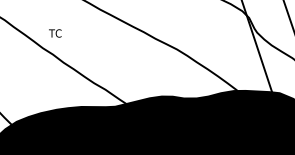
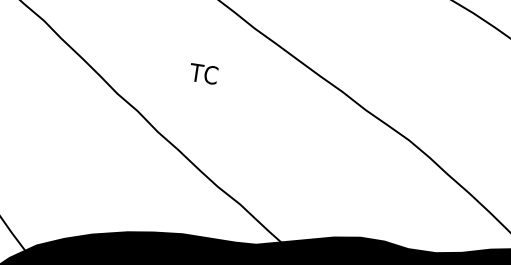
text: (55, 33) -> (204, 74), moved

